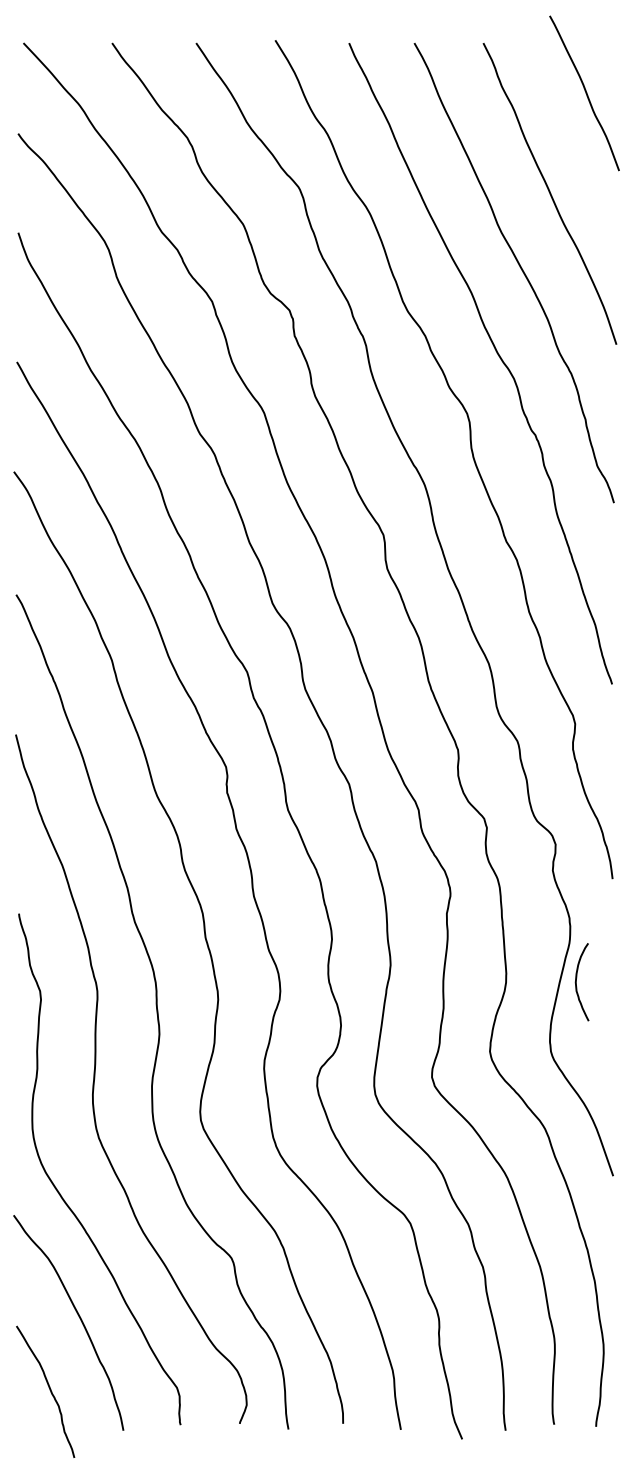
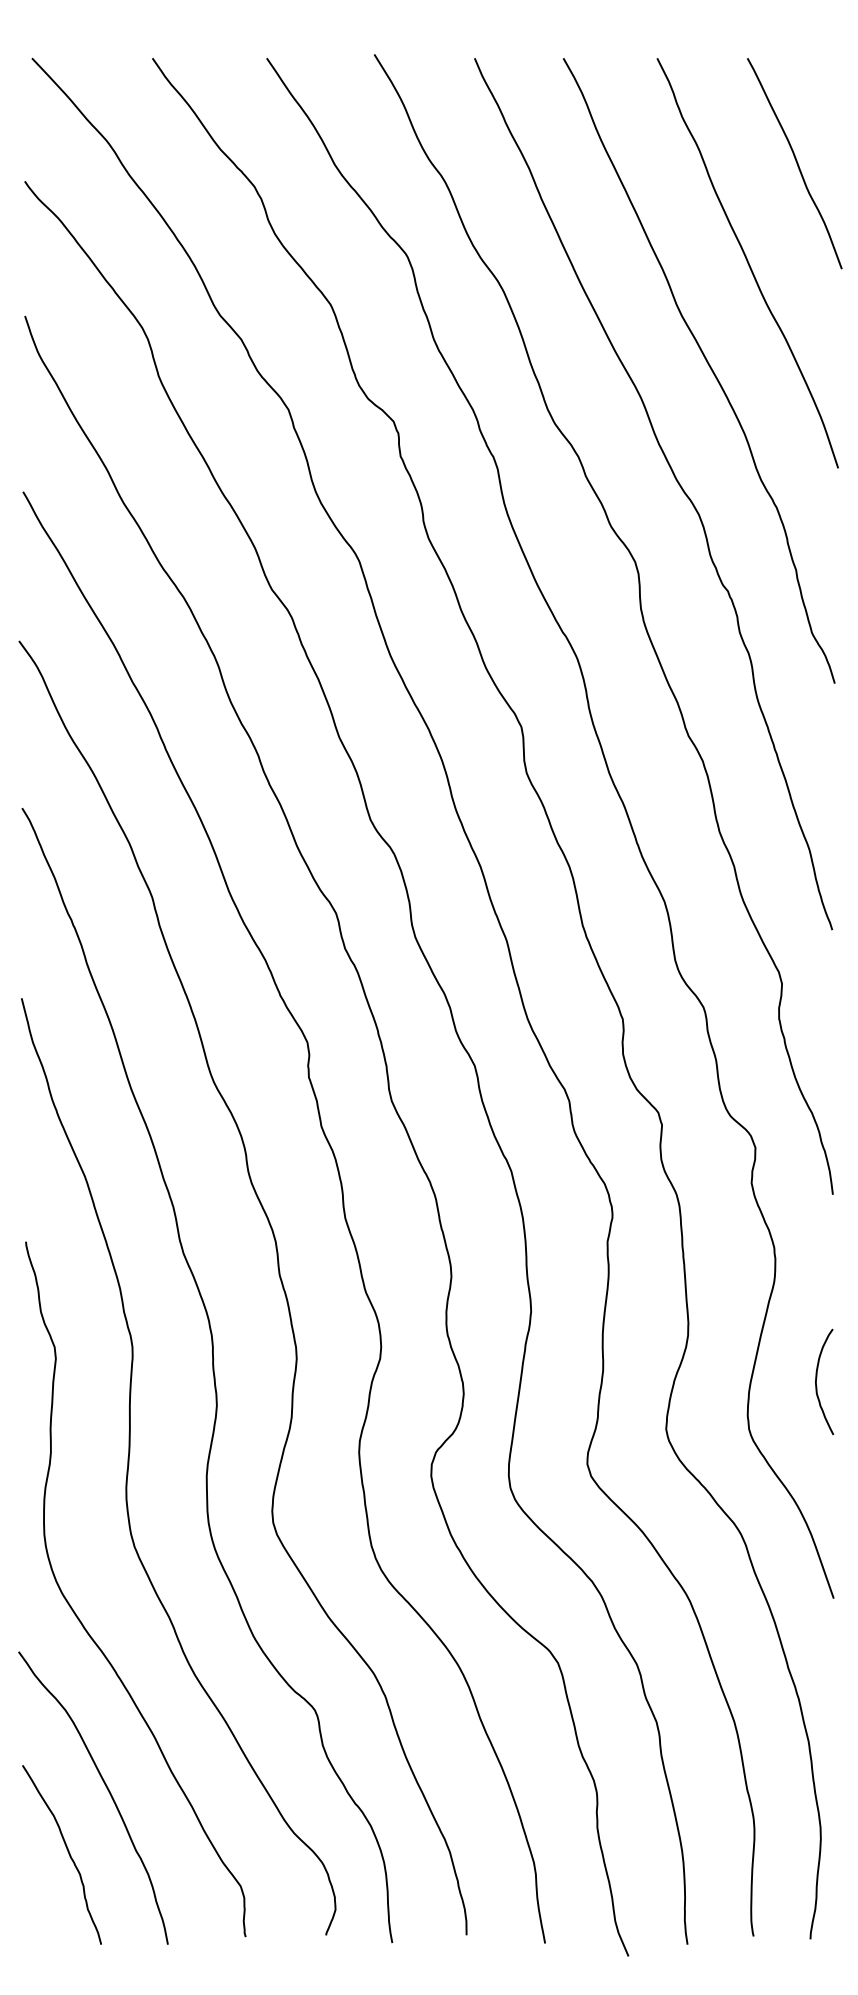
curve: (585, 93) -> (796, 163), moved
curve: (577, 979) -> (817, 1378), moved
curve: (49, 1389) -> (67, 1851), moved

